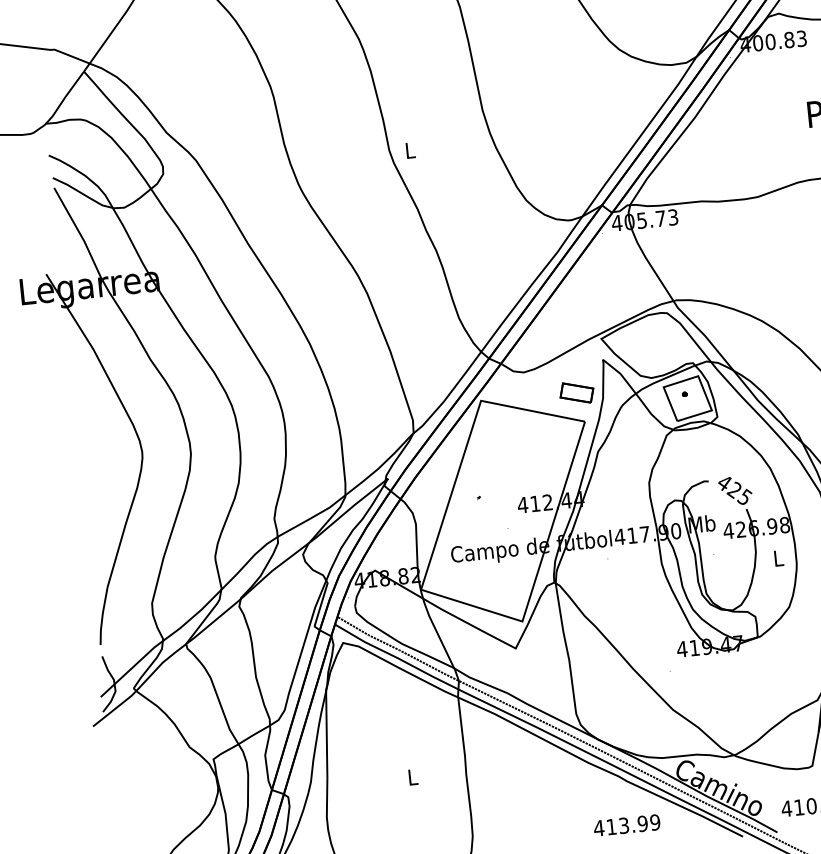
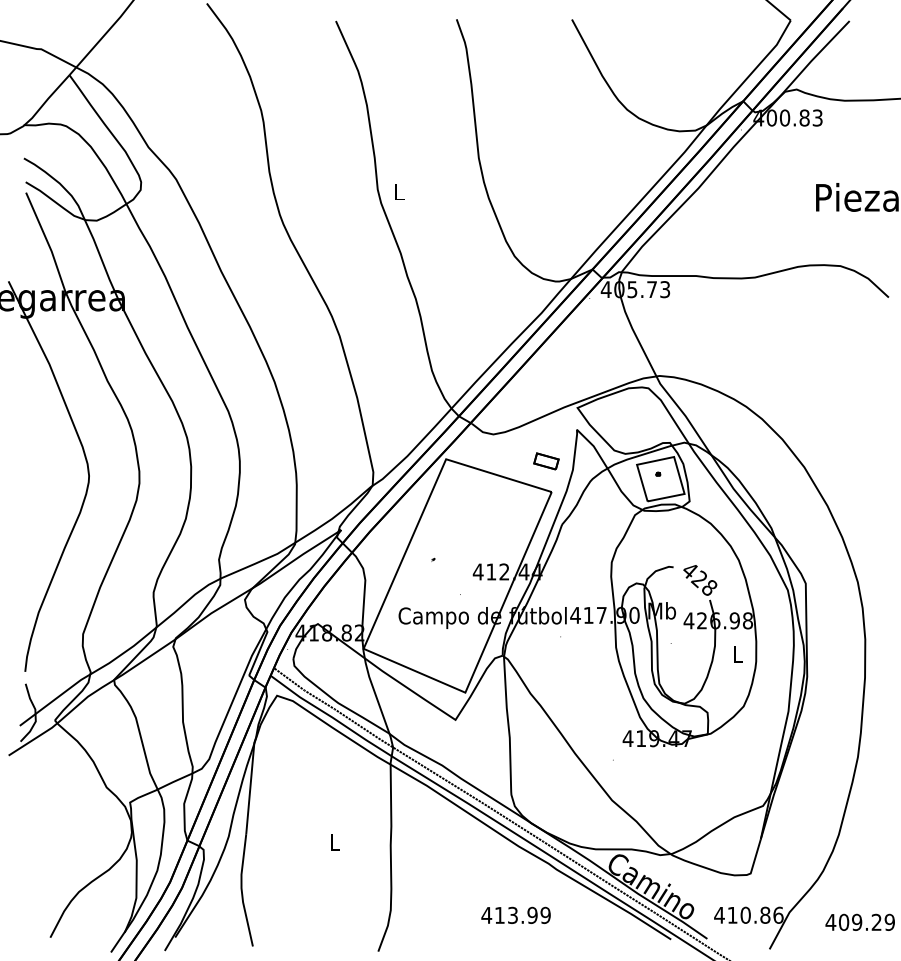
part: (577, 393) -> (546, 461), size x0.7
text: (744, 497) -> (709, 587), 425 -> 428
text: (626, 824) -> (515, 914), moved

